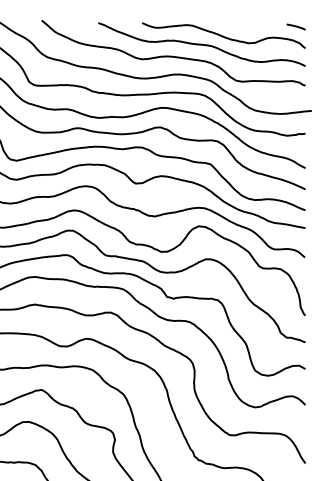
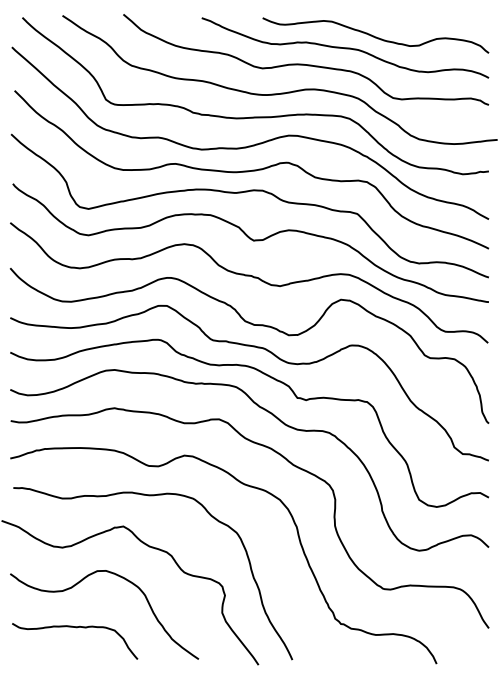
line: (295, 26) -> (475, 23), removed

